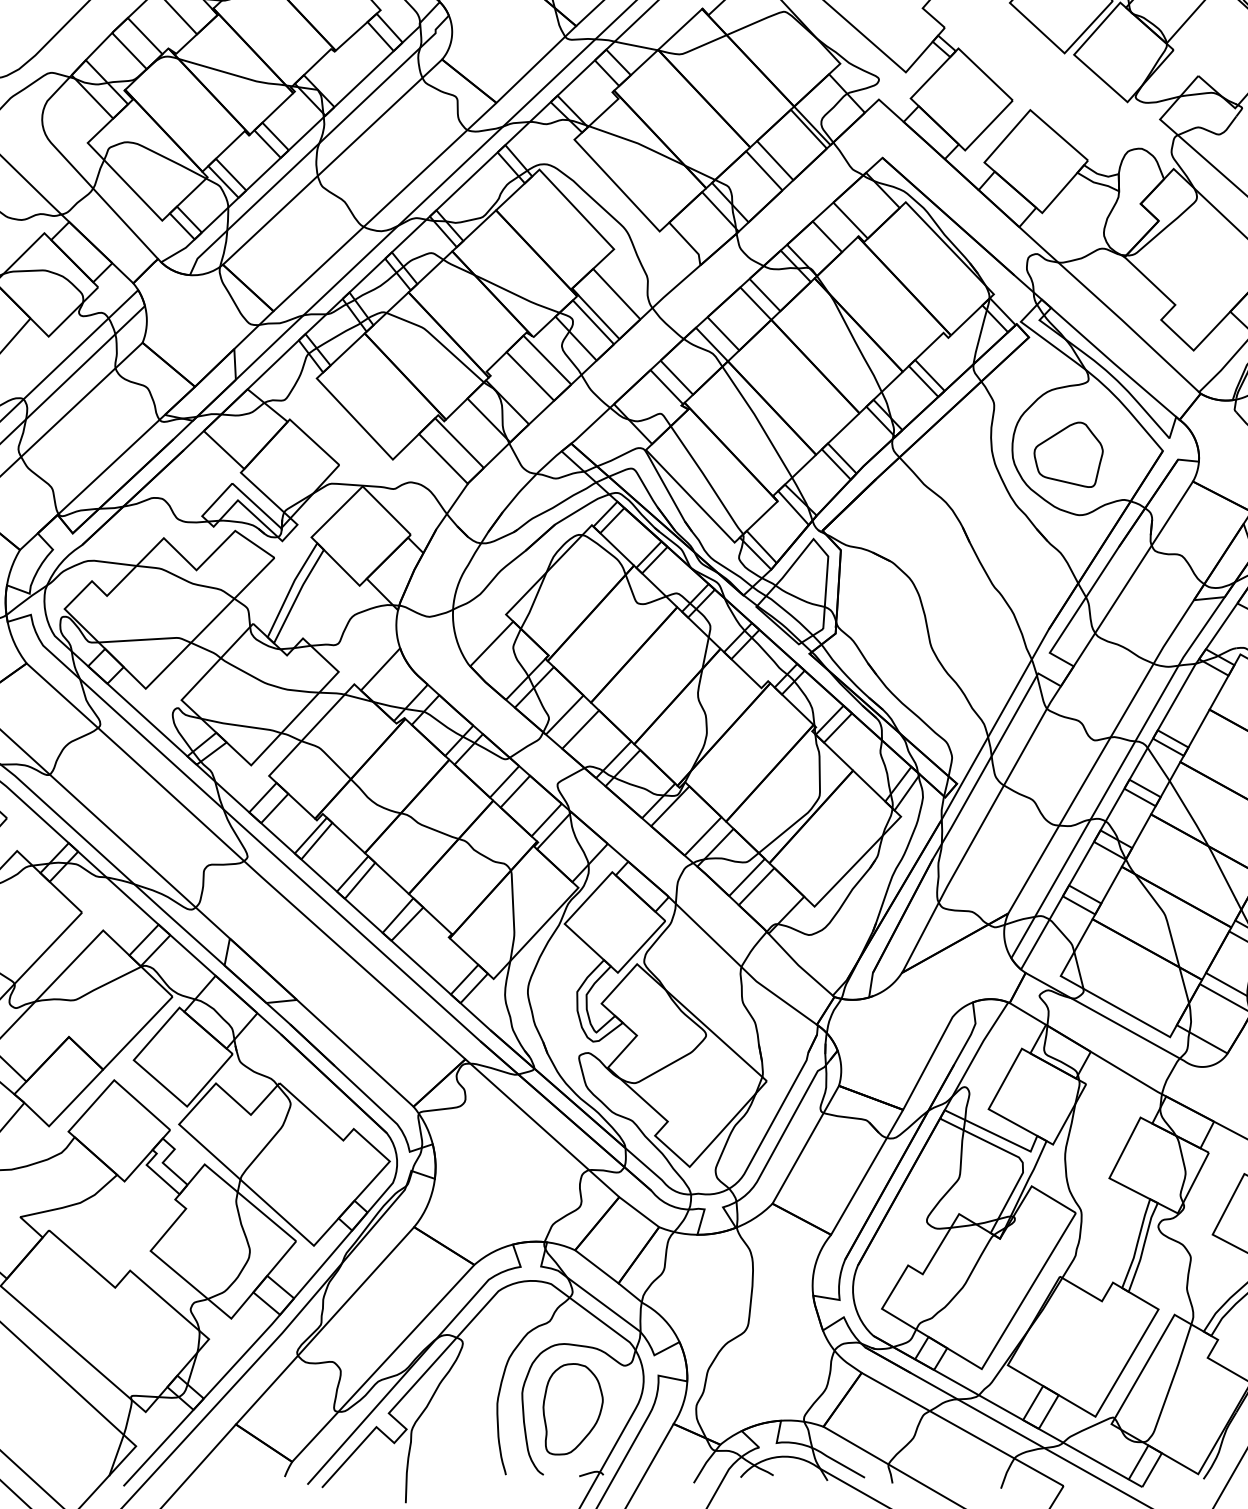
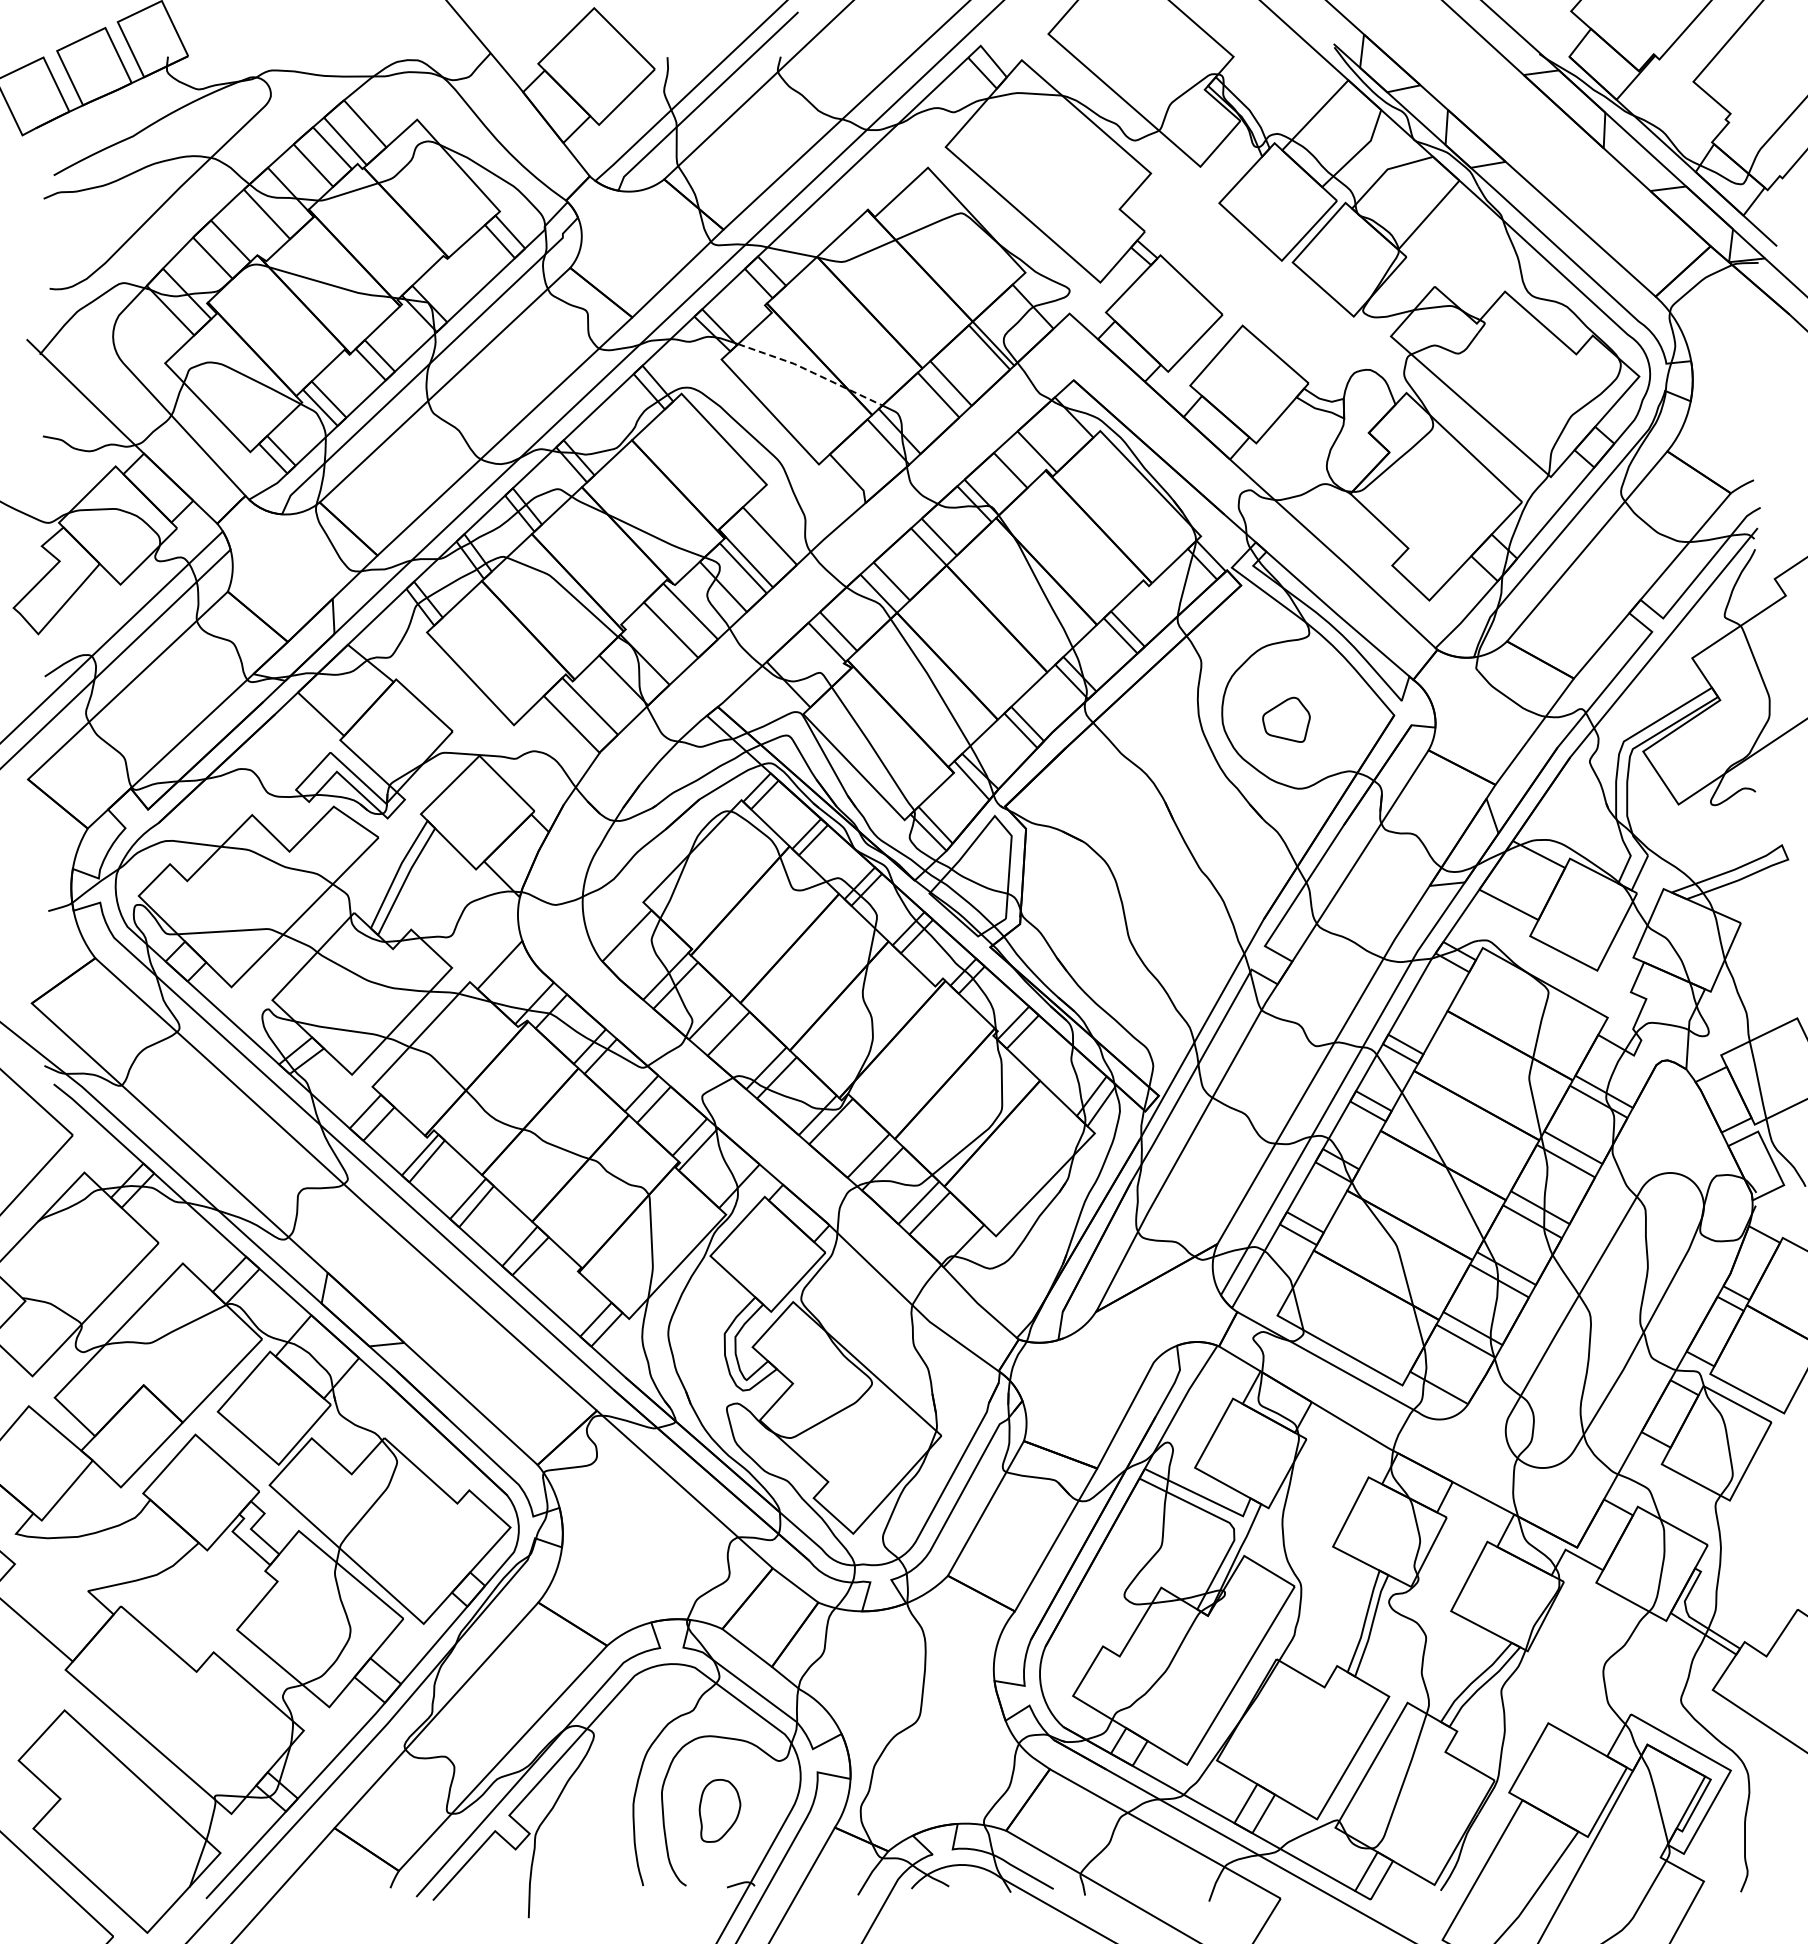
line: (653, 150) -> (811, 371), solid -> dashed
part: (1068, 454) -> (1286, 719), size x0.6
part: (572, 1409) -> (719, 1810), size x0.6

